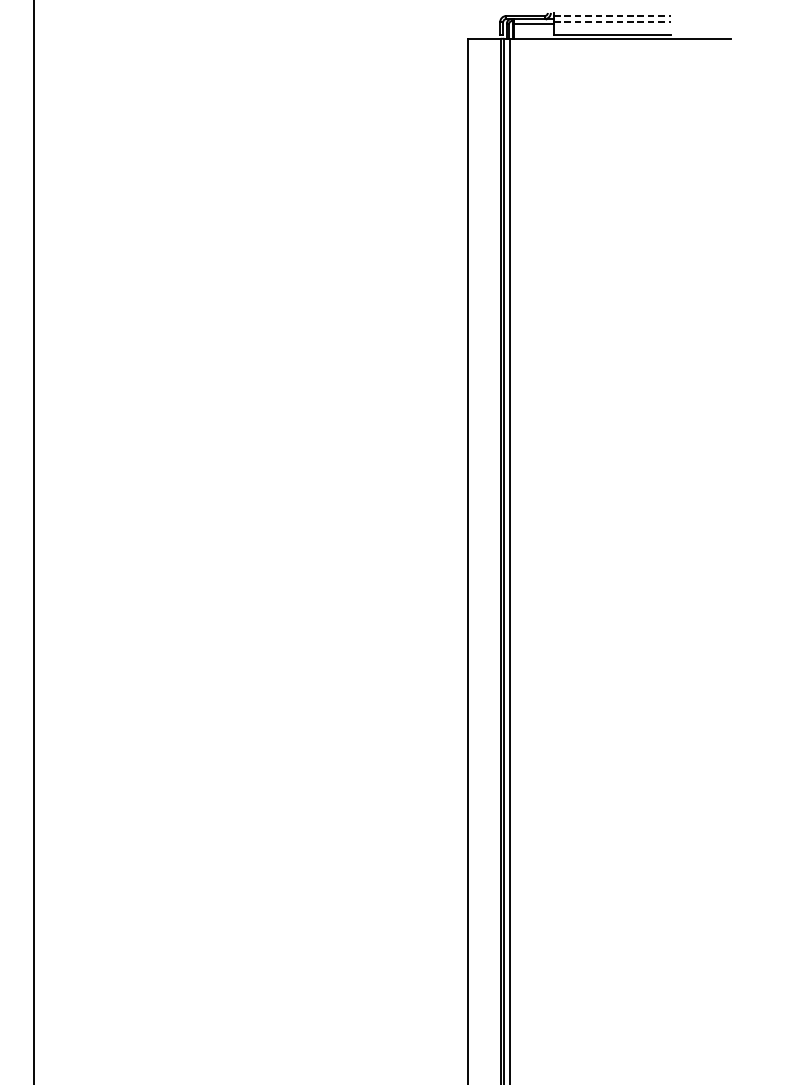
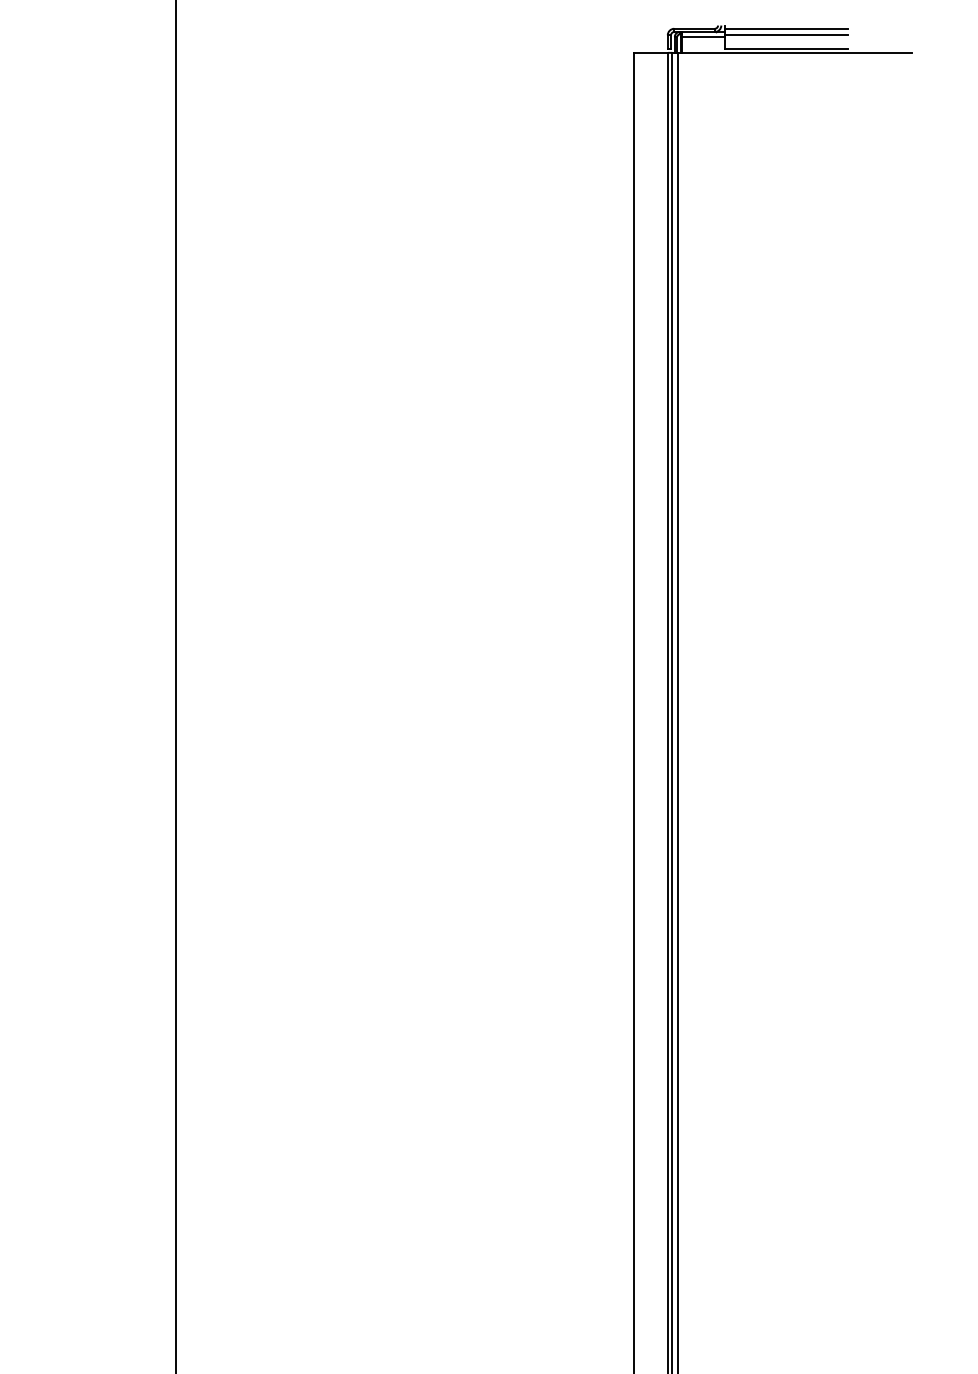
line: (612, 15) -> (786, 28), dashed -> solid
line: (612, 22) -> (786, 35), dashed -> solid

